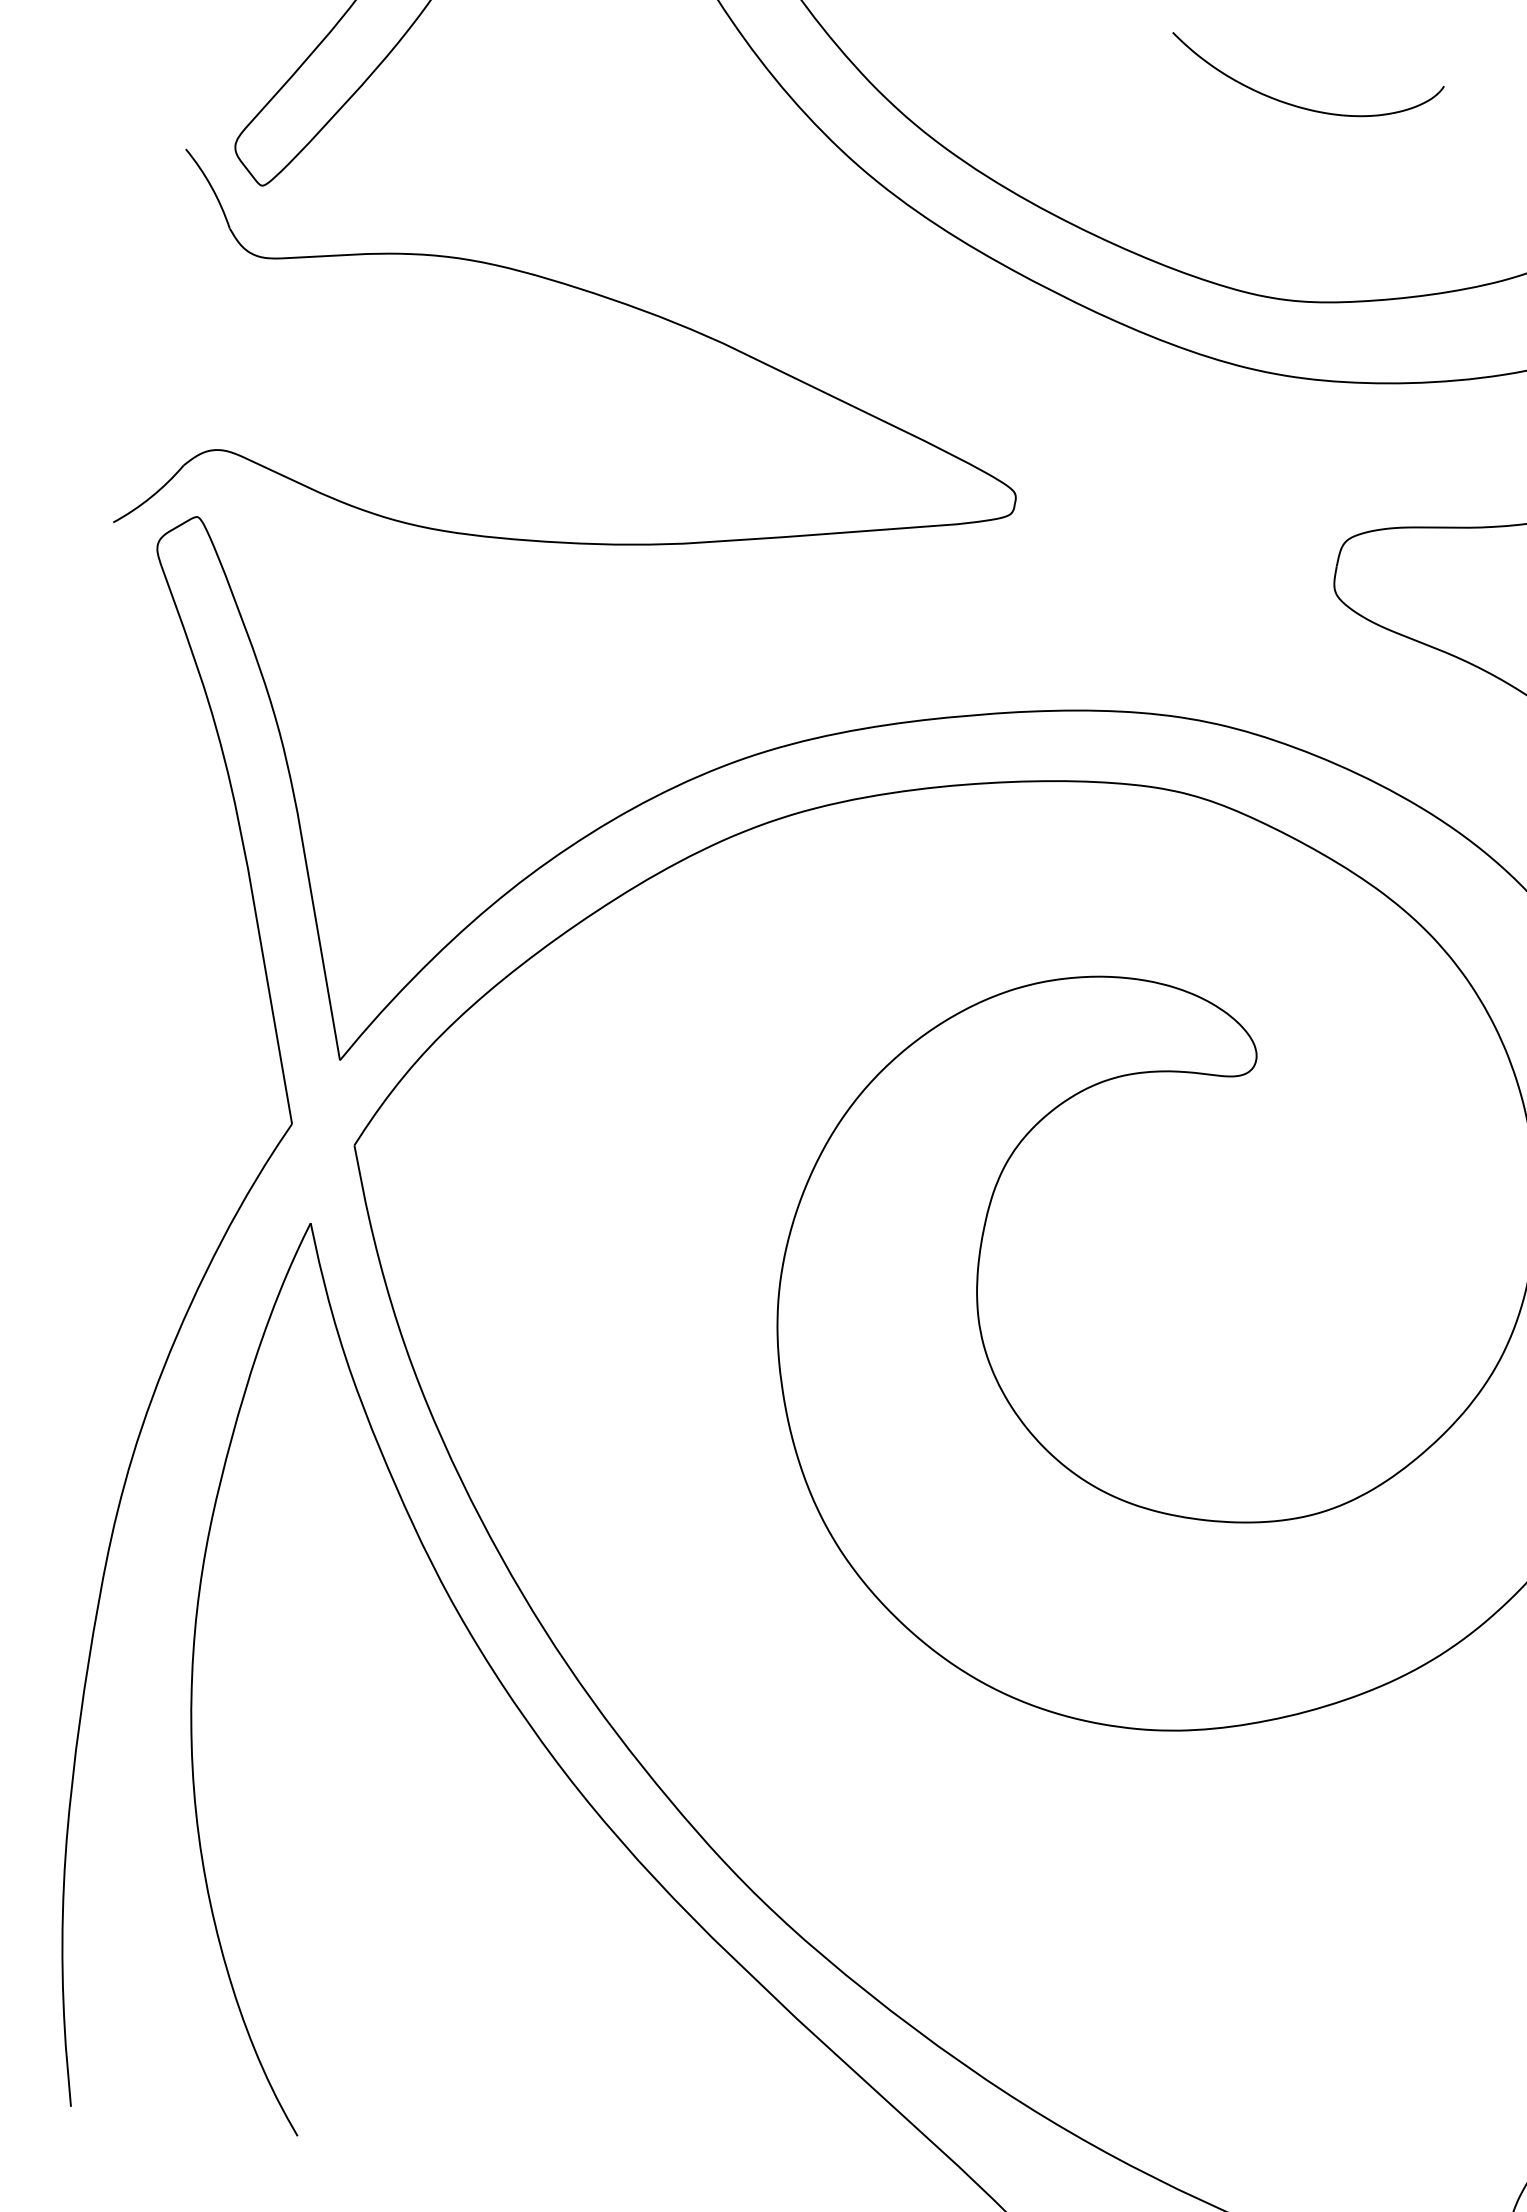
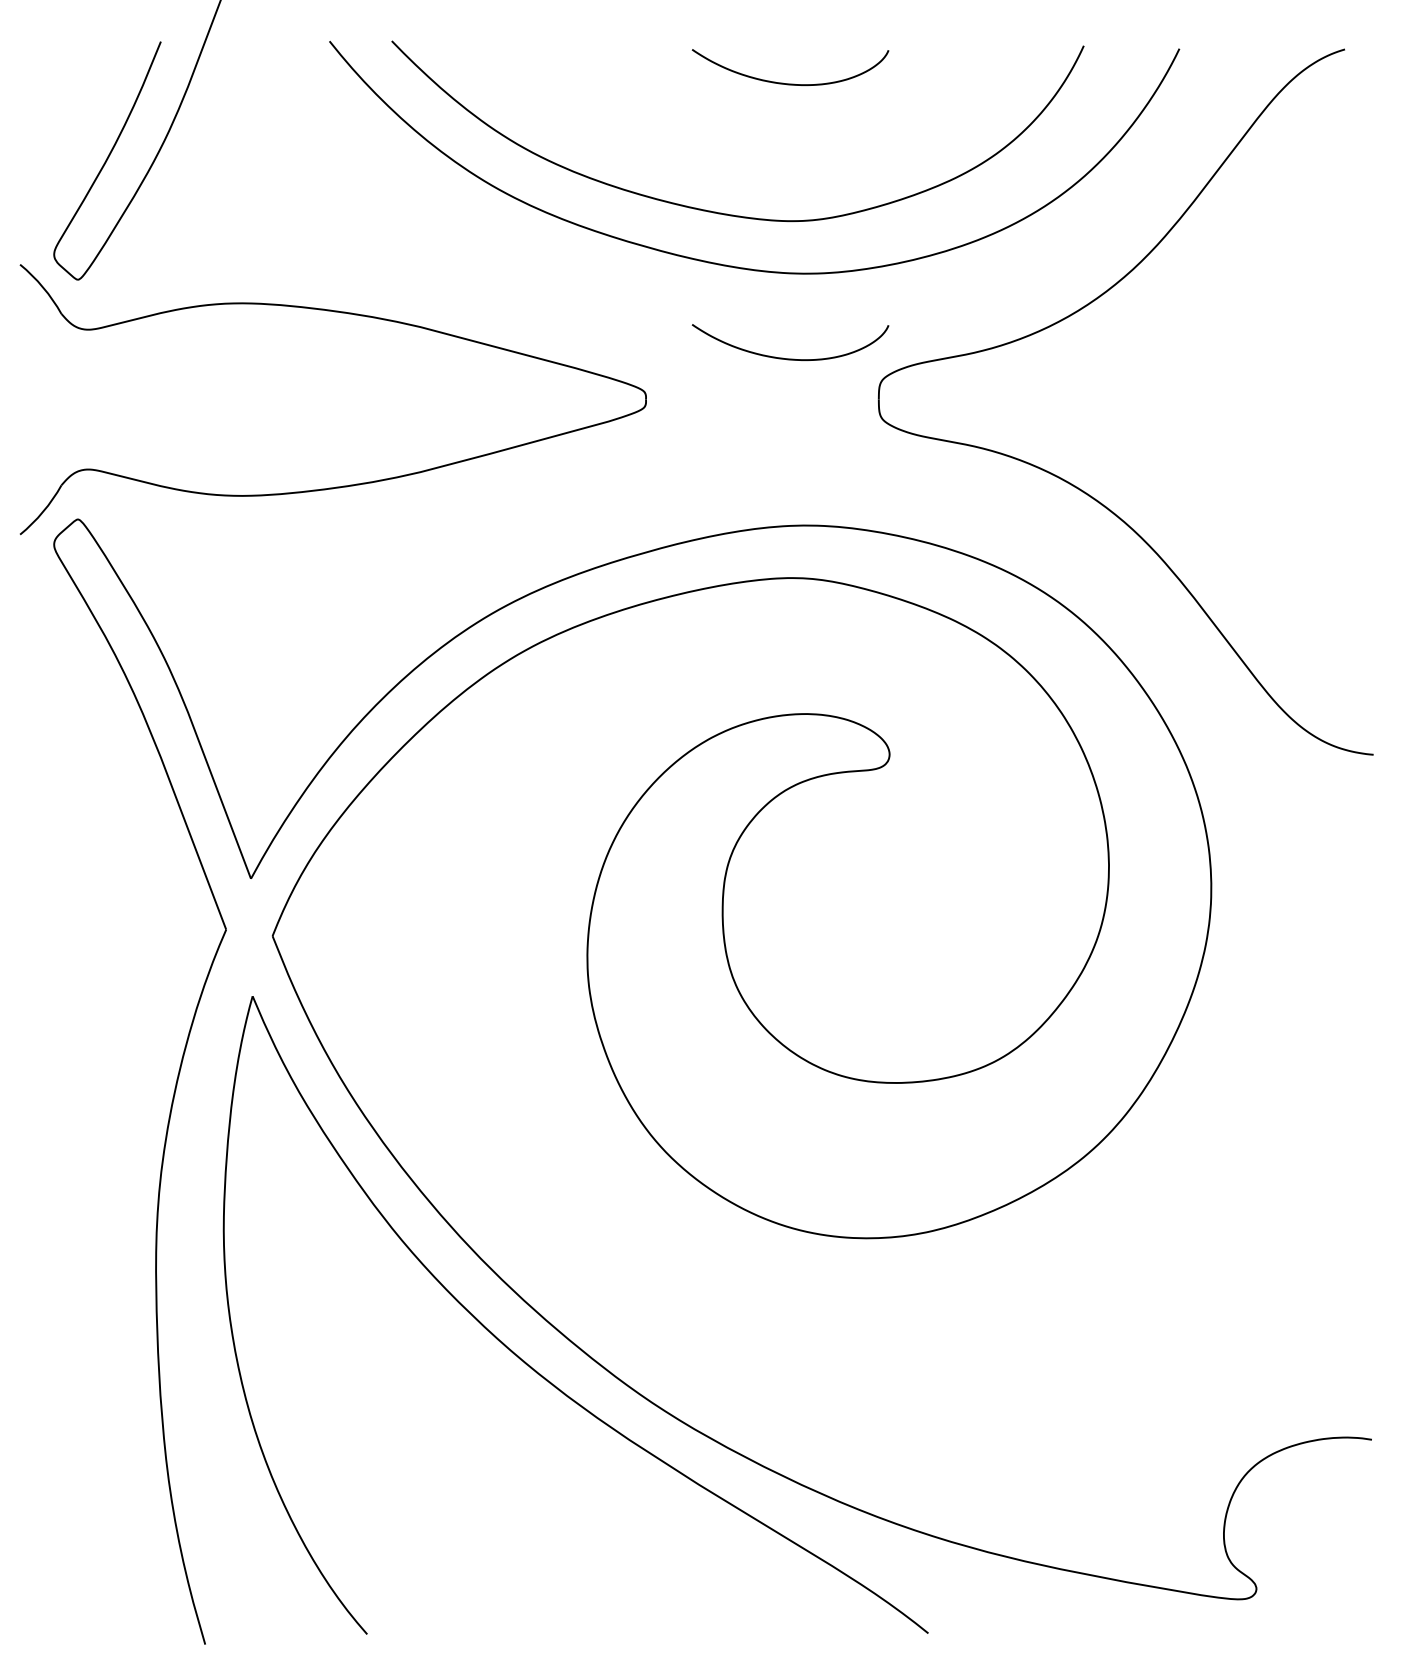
curve: (1225, 485) -> (790, 358), added

